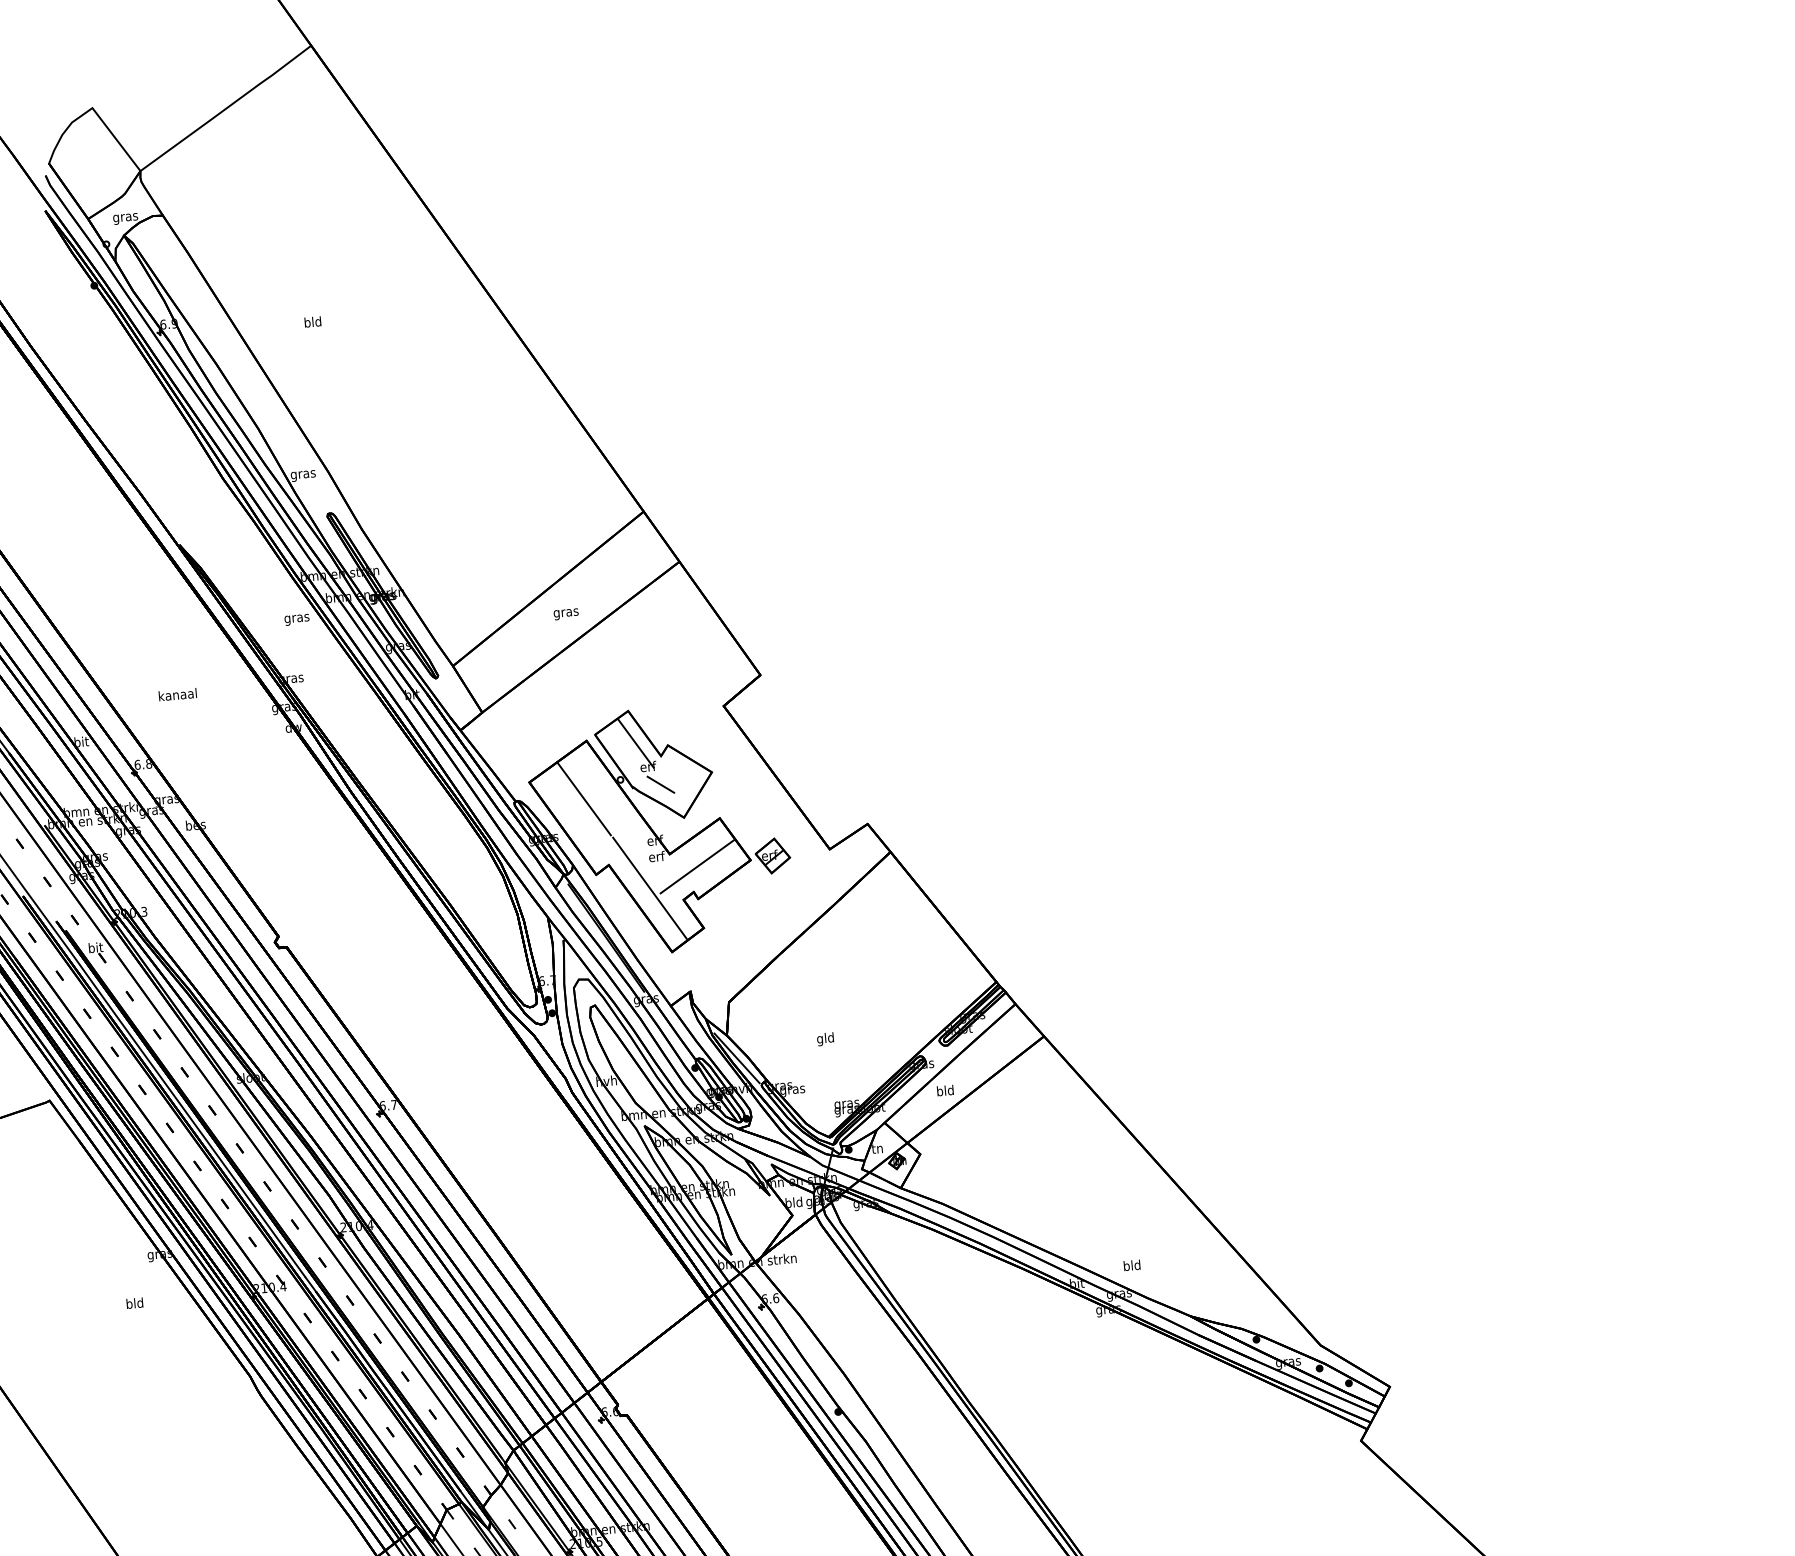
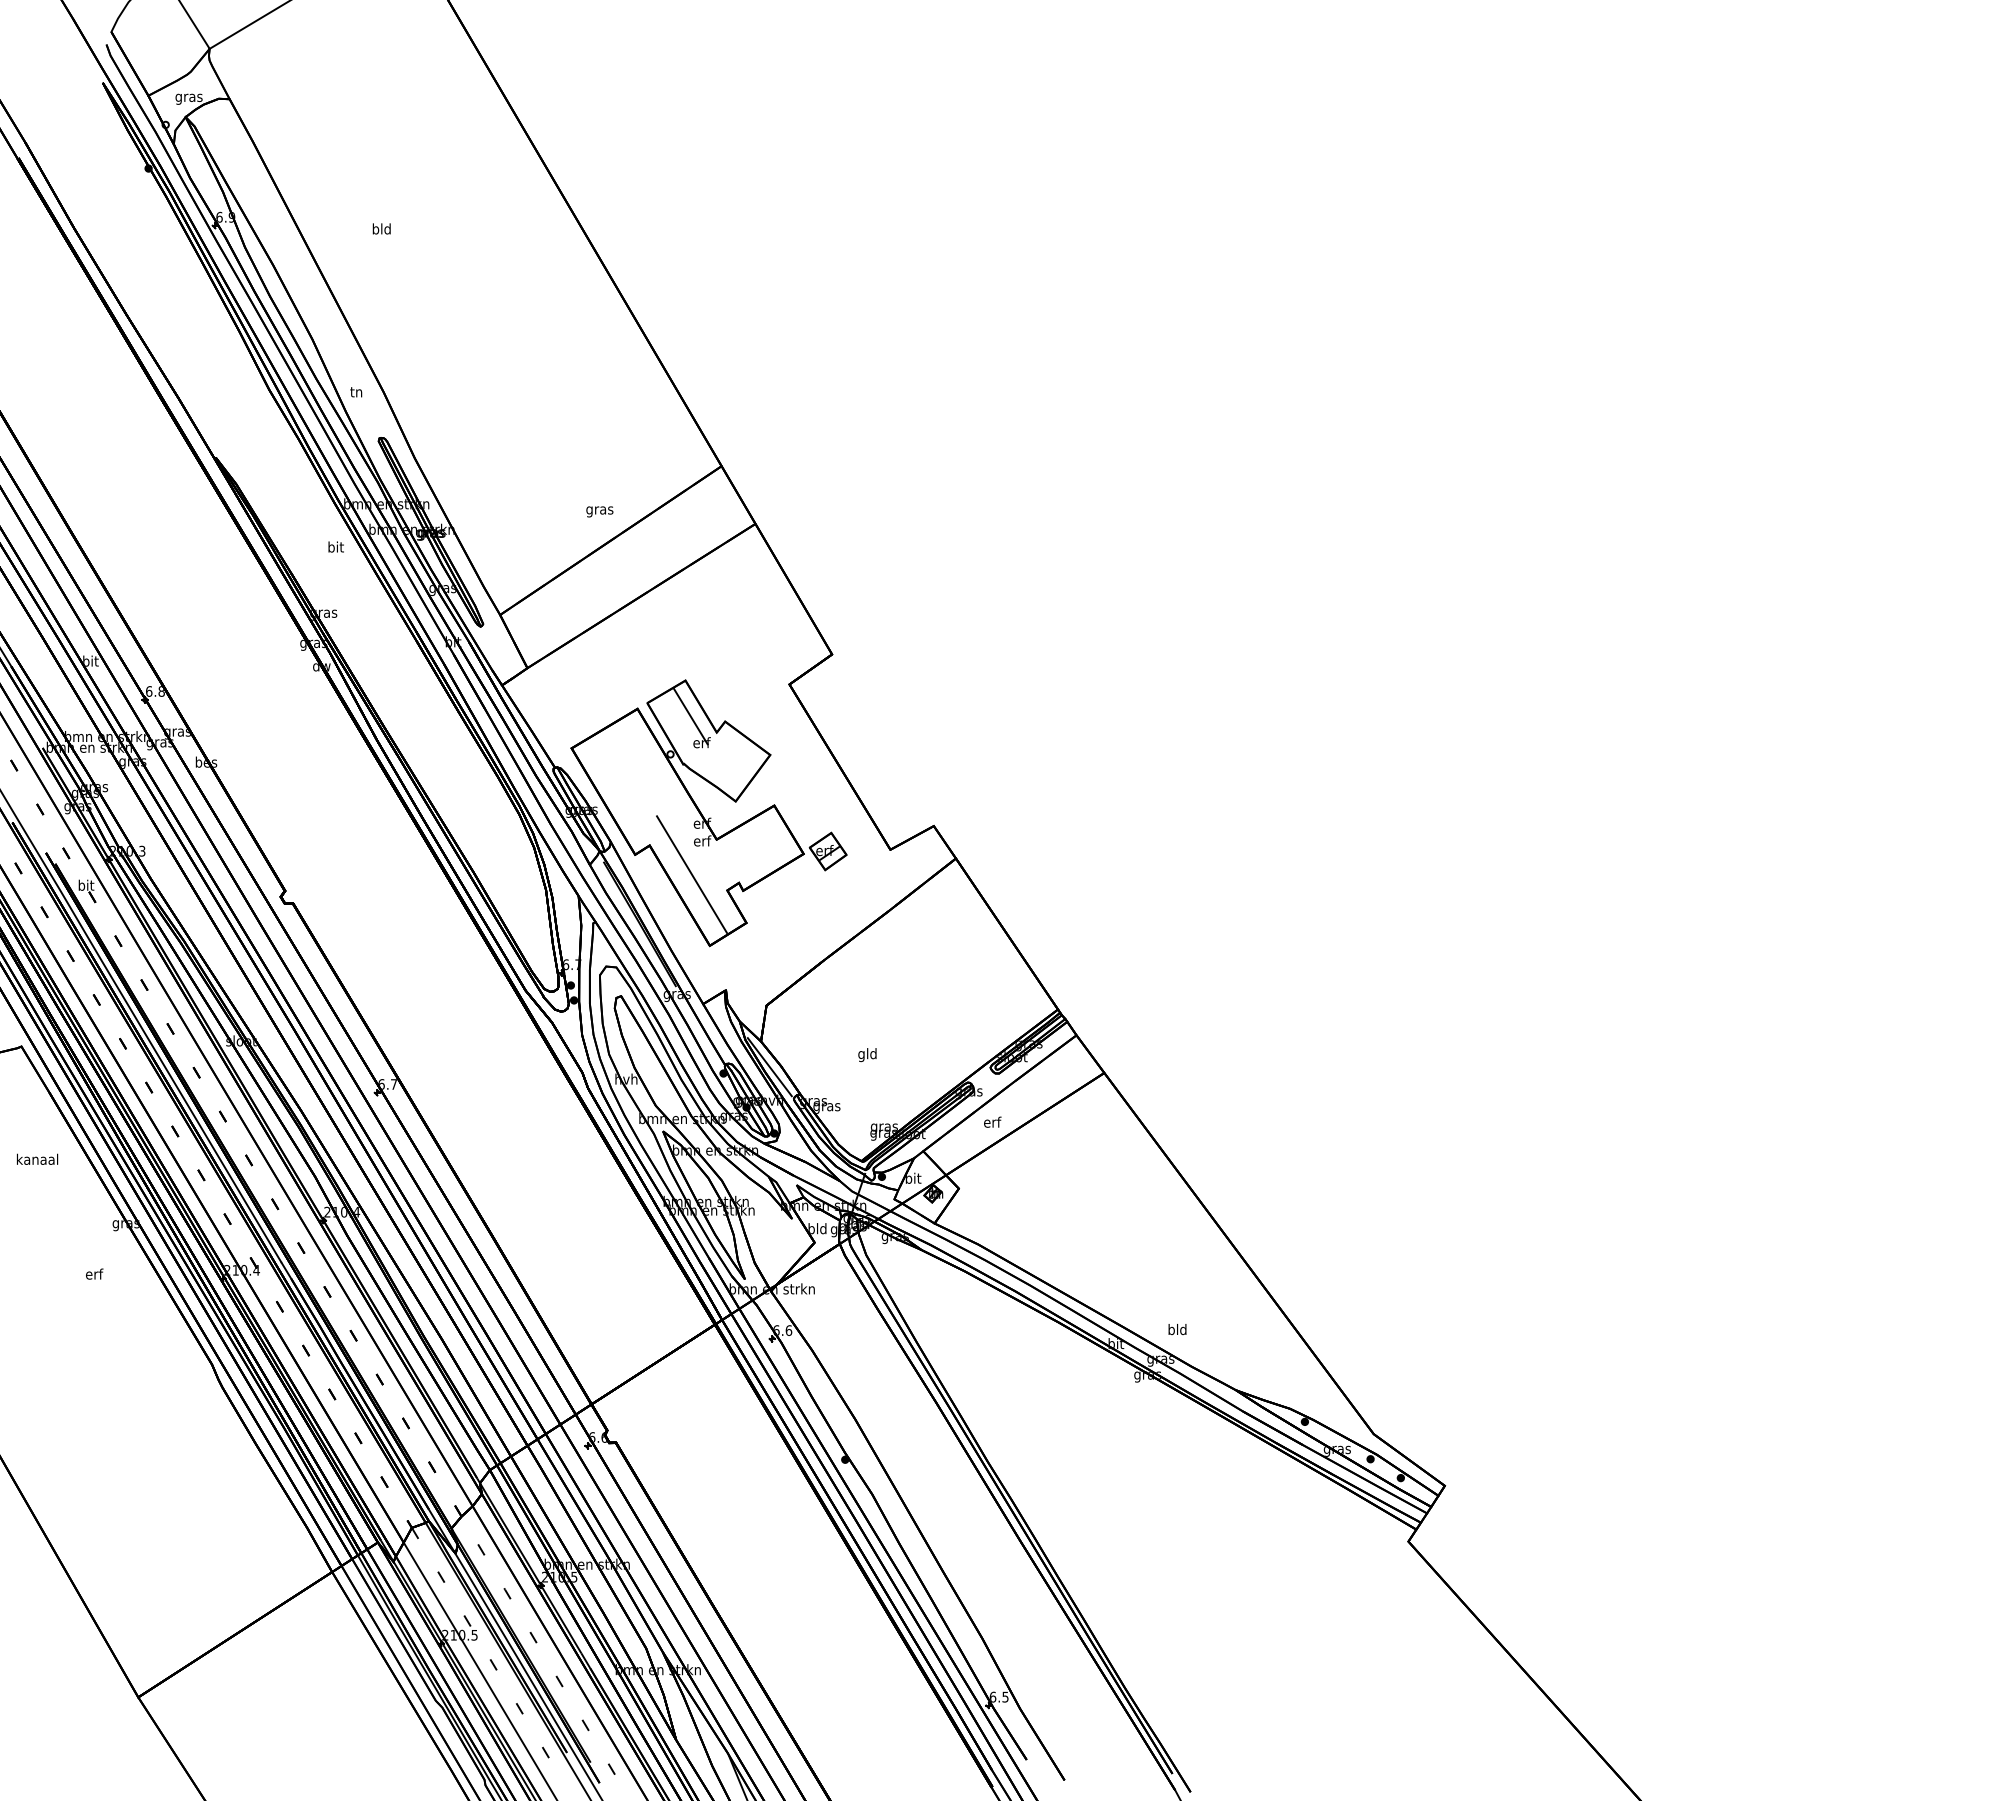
text: (303, 474) -> (356, 393), gras -> tn
text: (565, 613) -> (599, 511), moved
text: (296, 618) -> (335, 548), gras -> bit
text: (177, 693) -> (37, 1158), moved
line: (660, 784) -> (713, 763), removed
line: (584, 798) -> (629, 771), removed
line: (697, 866) -> (745, 855), removed
text: (945, 1089) -> (992, 1121), bld -> erf
text: (877, 1147) -> (913, 1177), tn -> bit
text: (135, 1302) -> (94, 1273), bld -> erf

